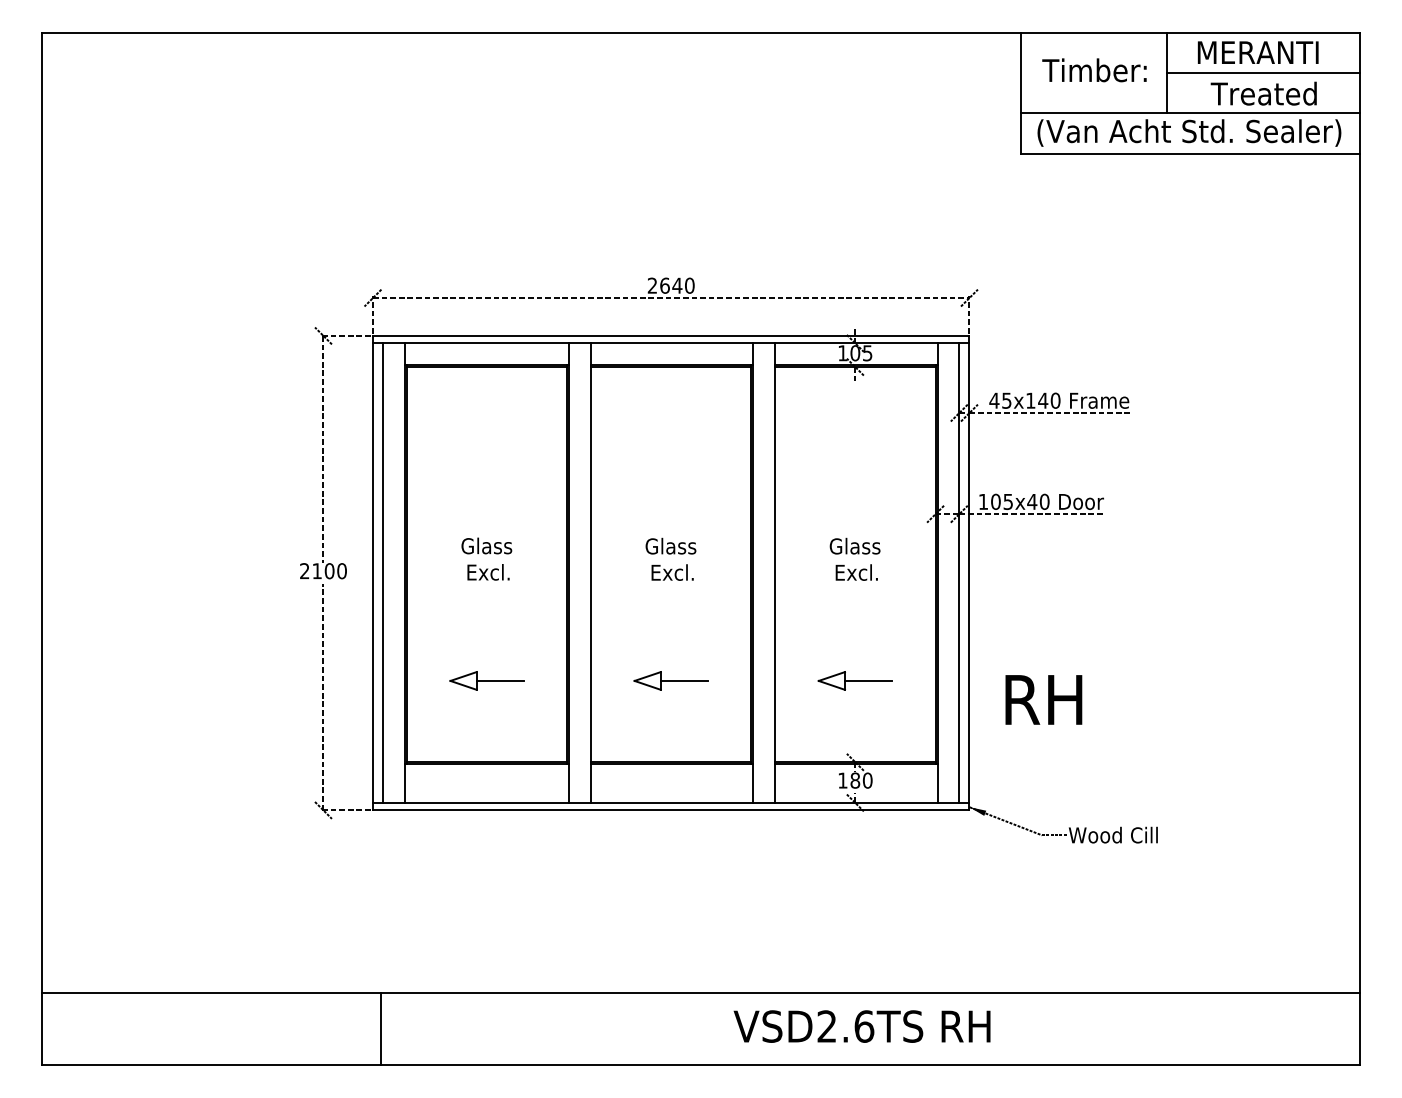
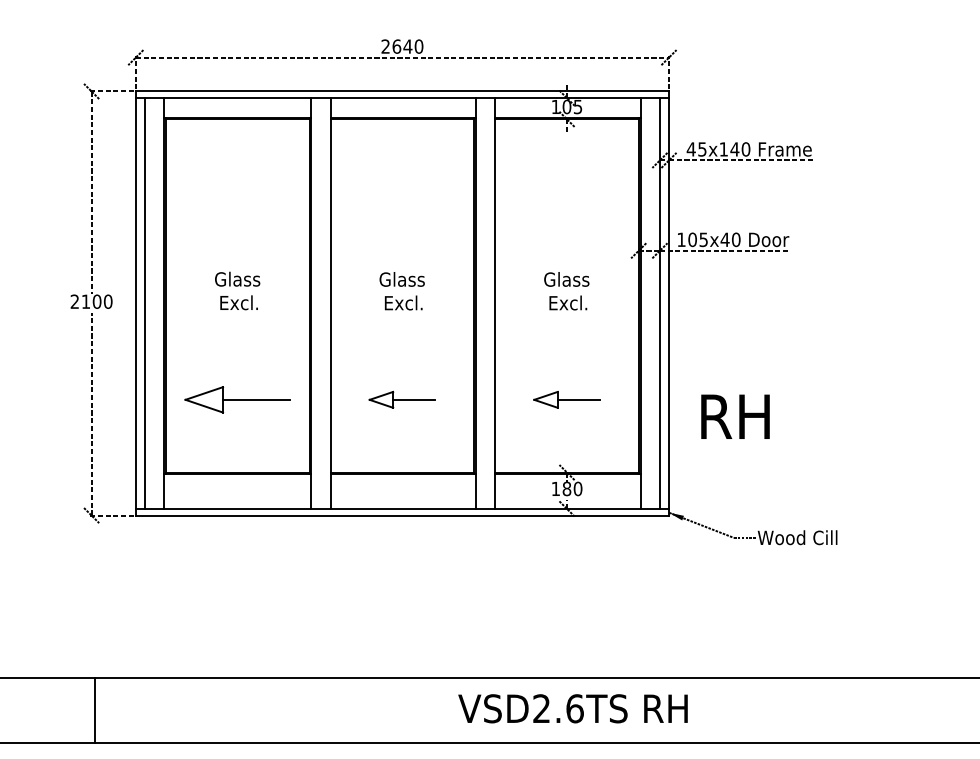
part: (486, 680) -> (237, 399), size x1.6
line: (380, 1028) -> (94, 710), moved

